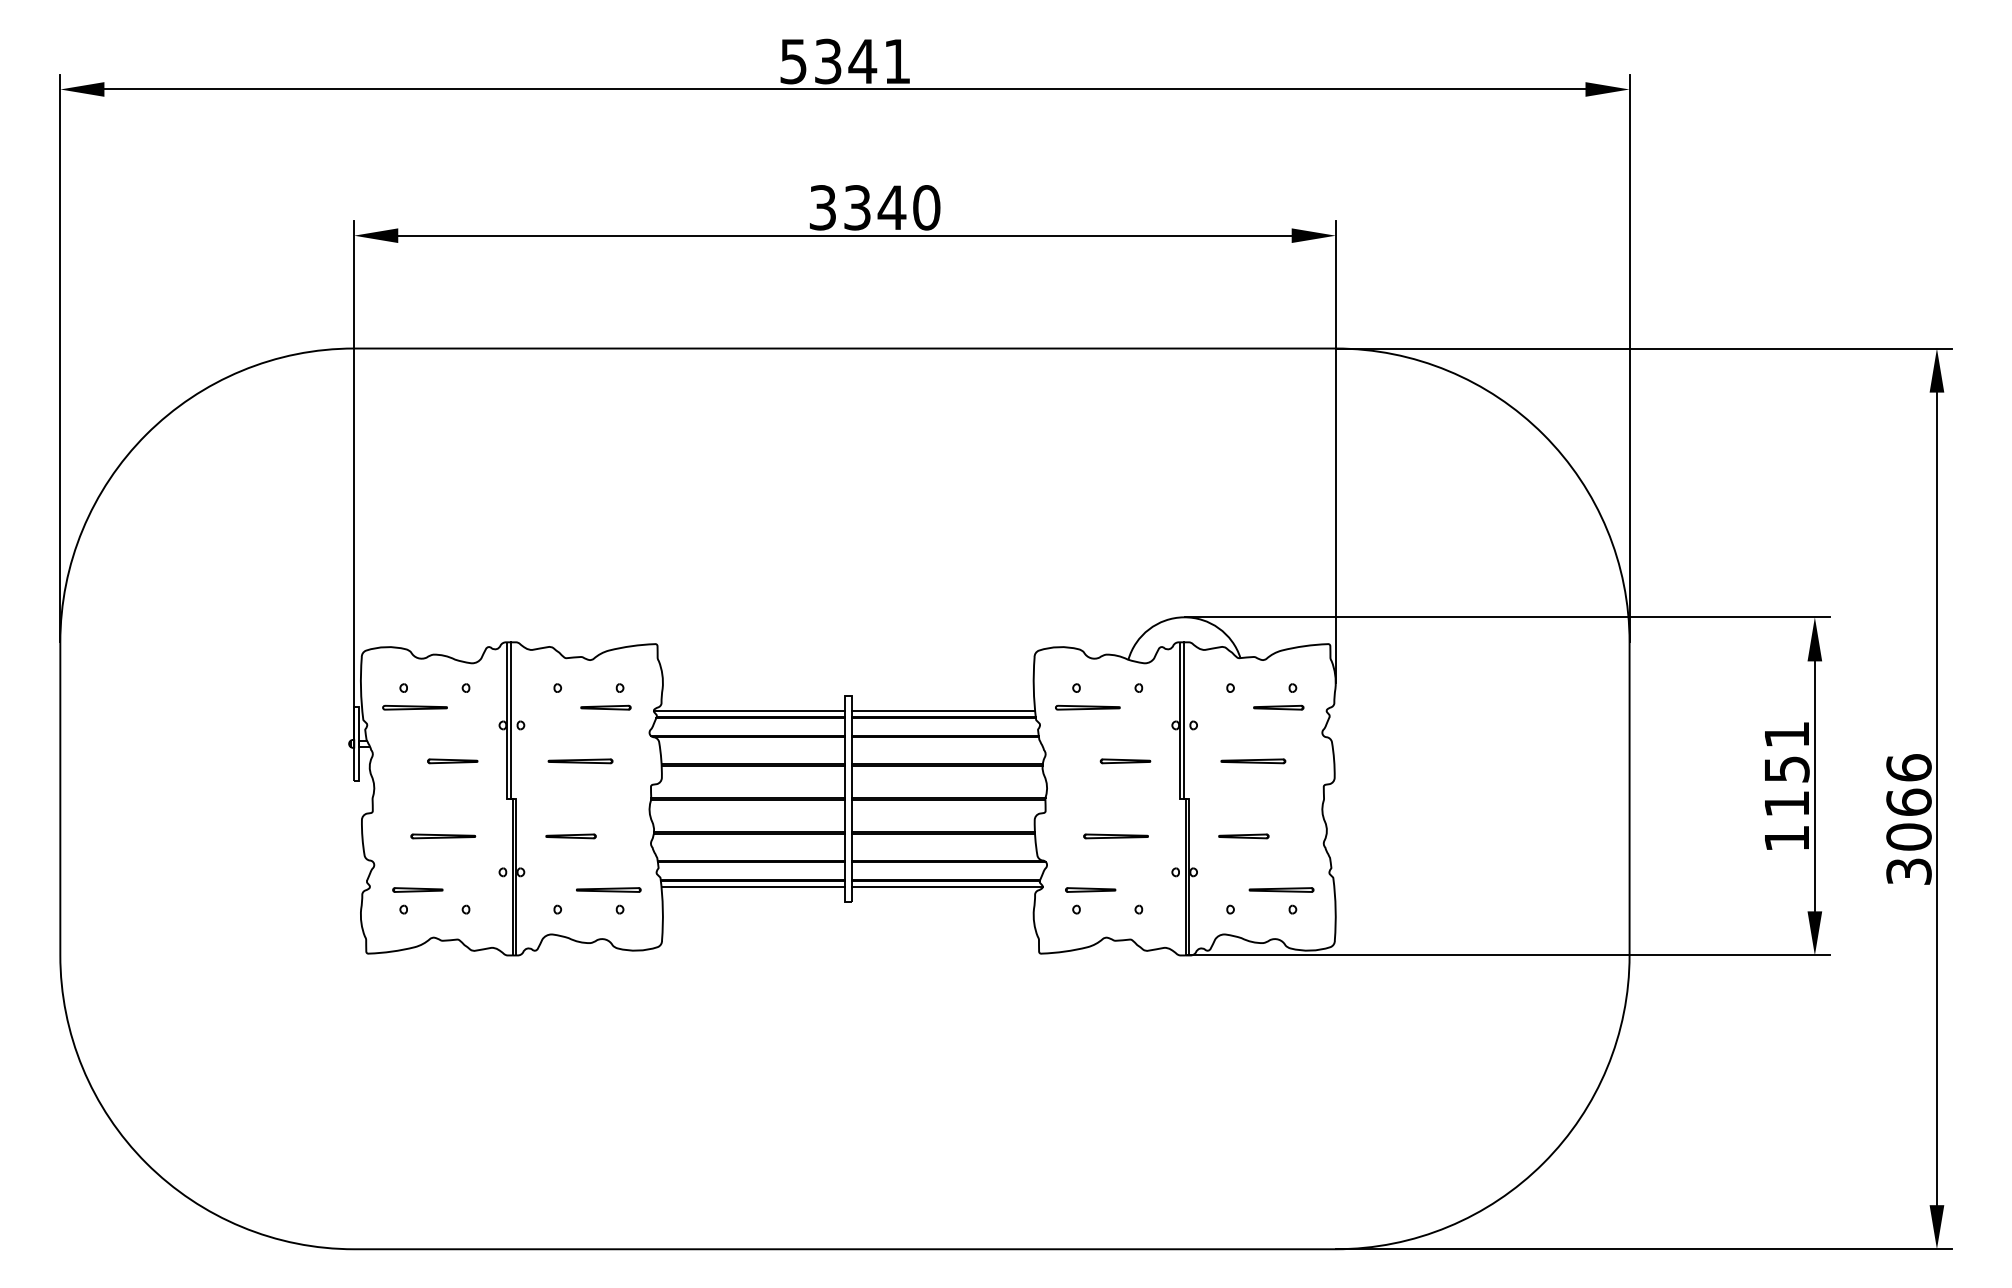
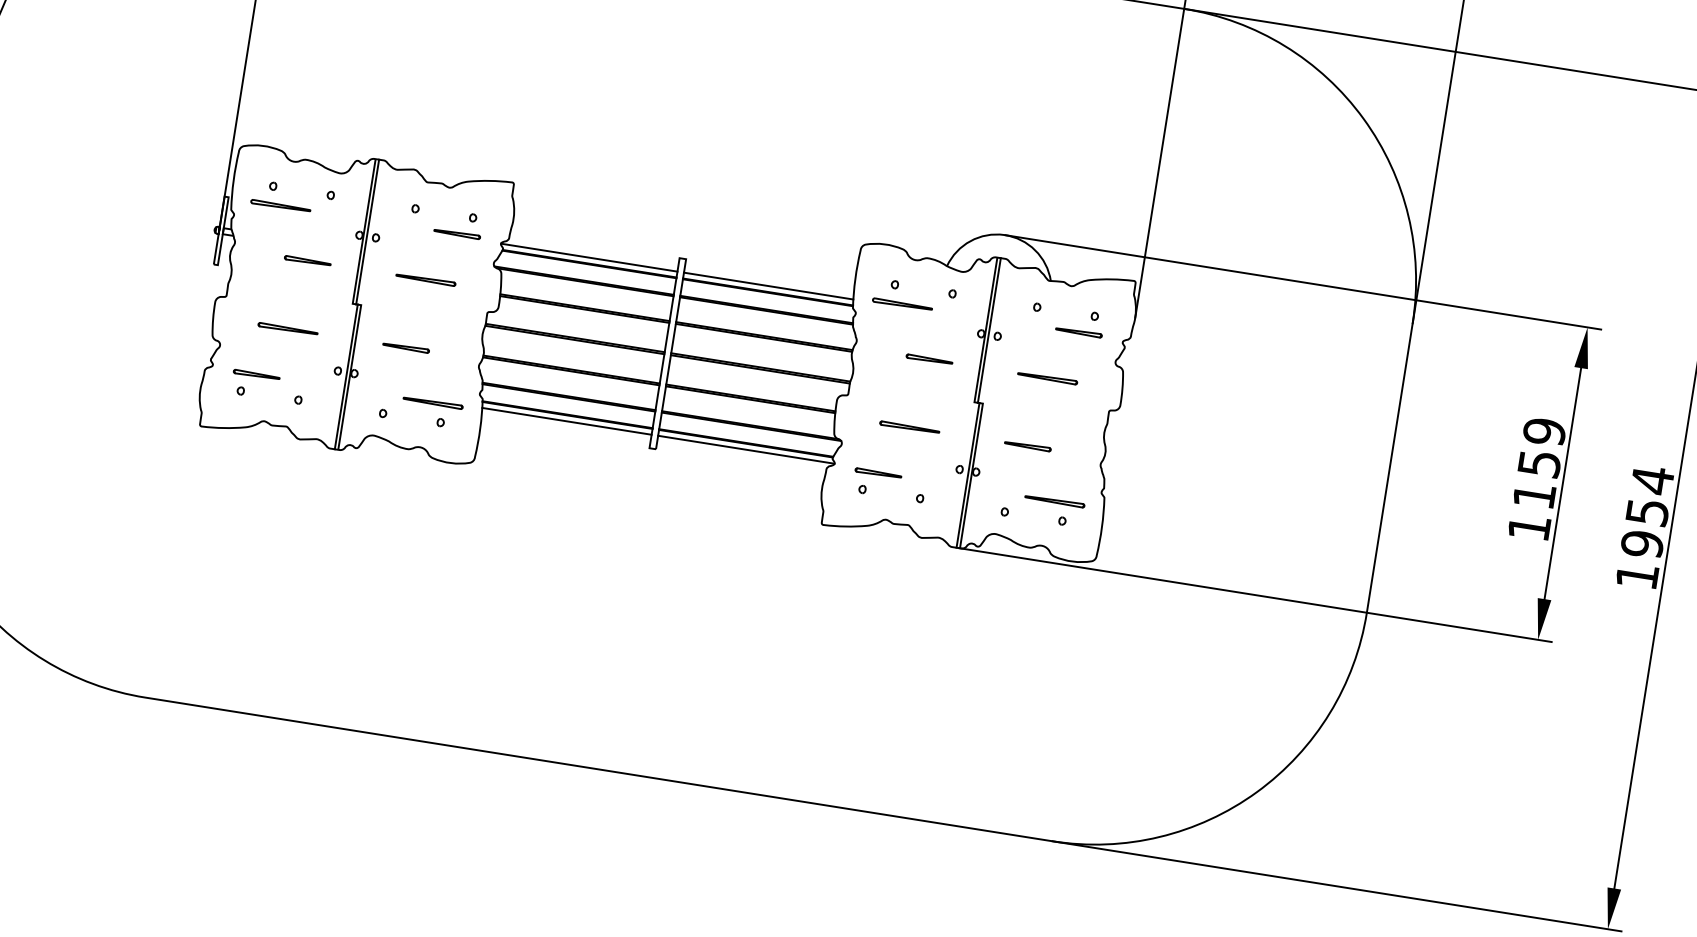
text: (1786, 734) -> (1544, 431), 1151 -> 1159
text: (1908, 818) -> (1644, 527), 3066 -> 1954

